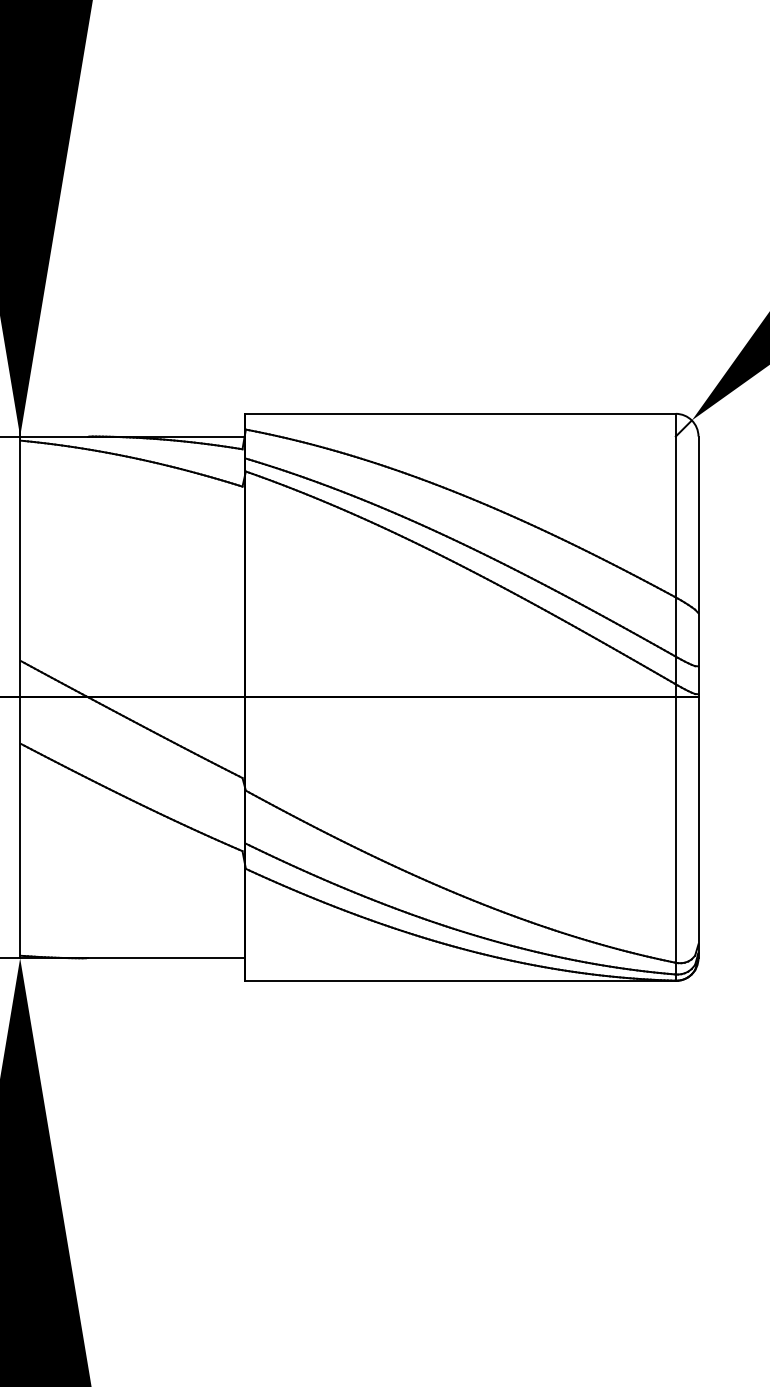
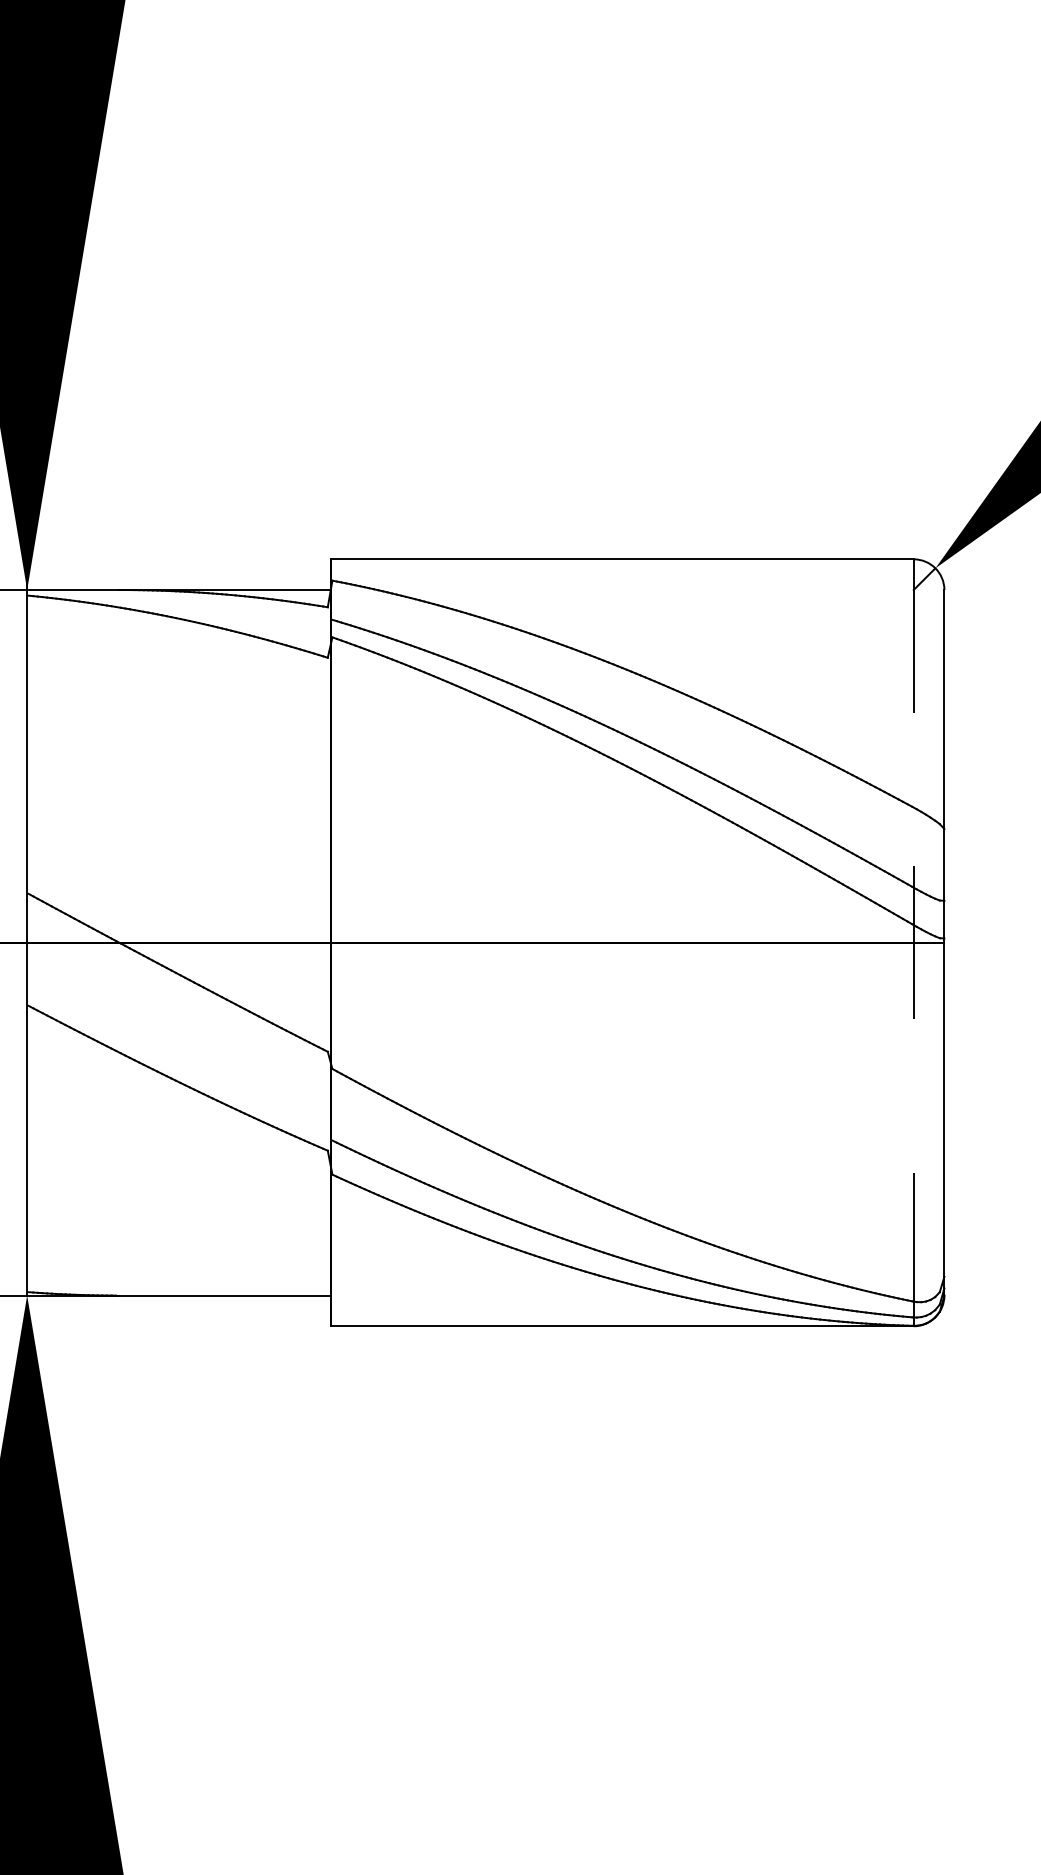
line: (675, 697) -> (913, 942), solid -> dashed

